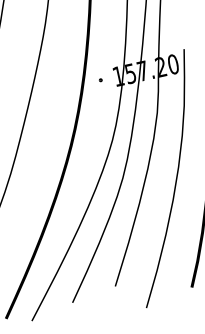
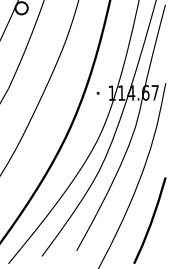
text: (151, 68) -> (138, 92), 157.20 -> 114.67

